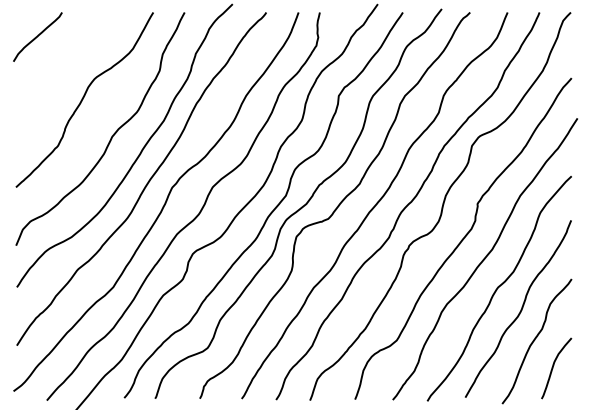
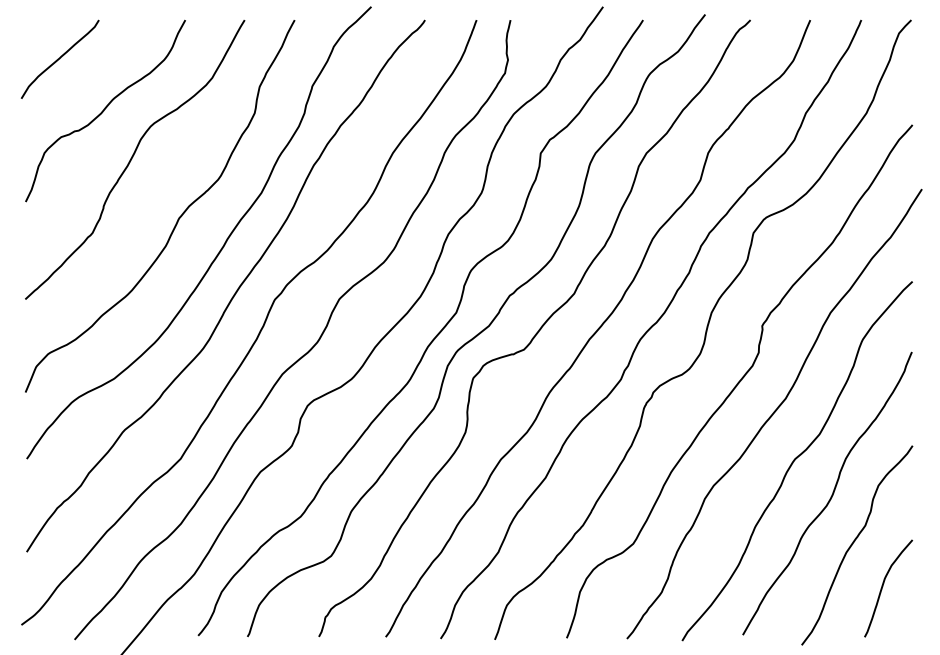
curve: (65, 69) -> (104, 111), added

